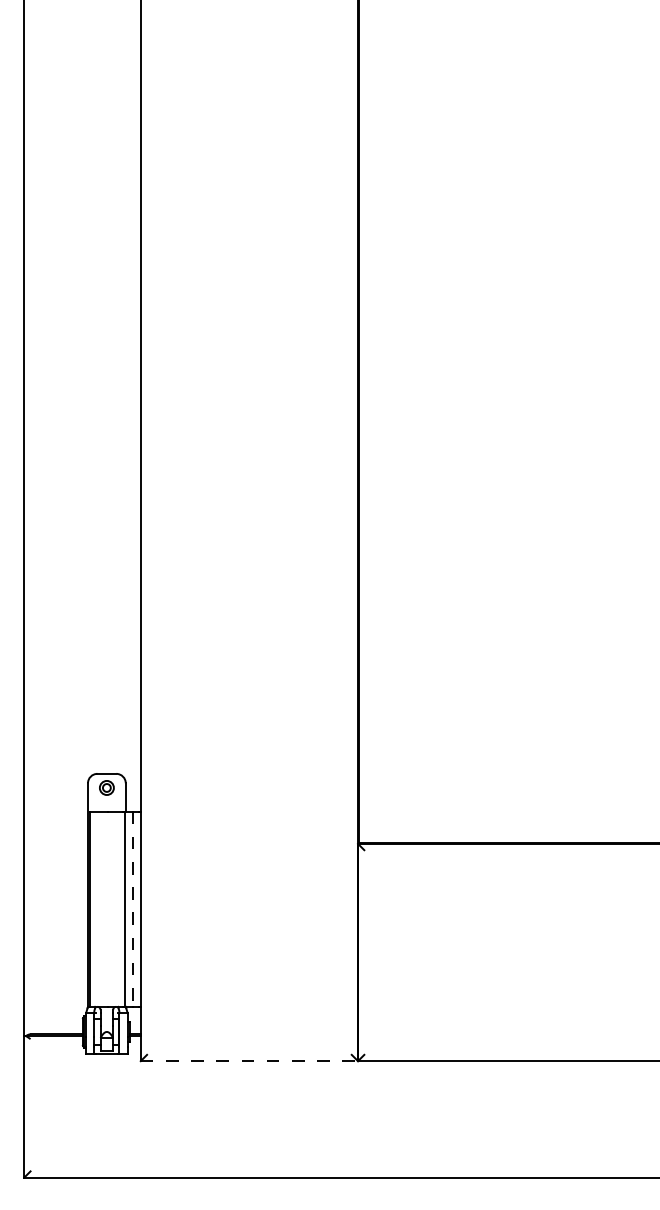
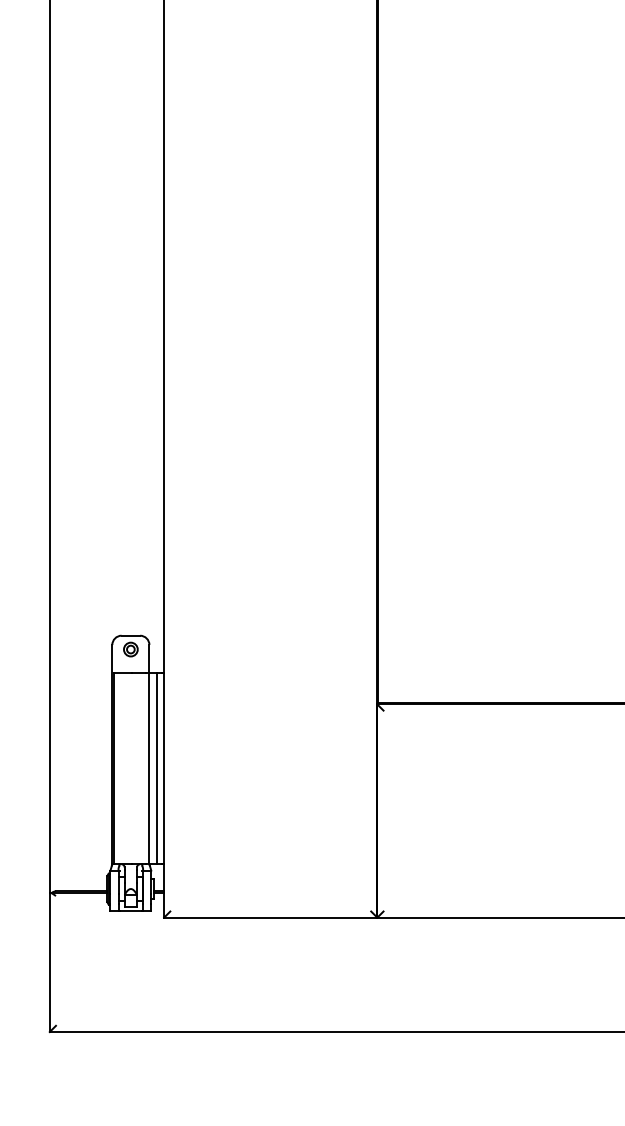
line: (133, 909) -> (156, 768), dashed -> solid
line: (249, 1061) -> (270, 918), dashed -> solid

